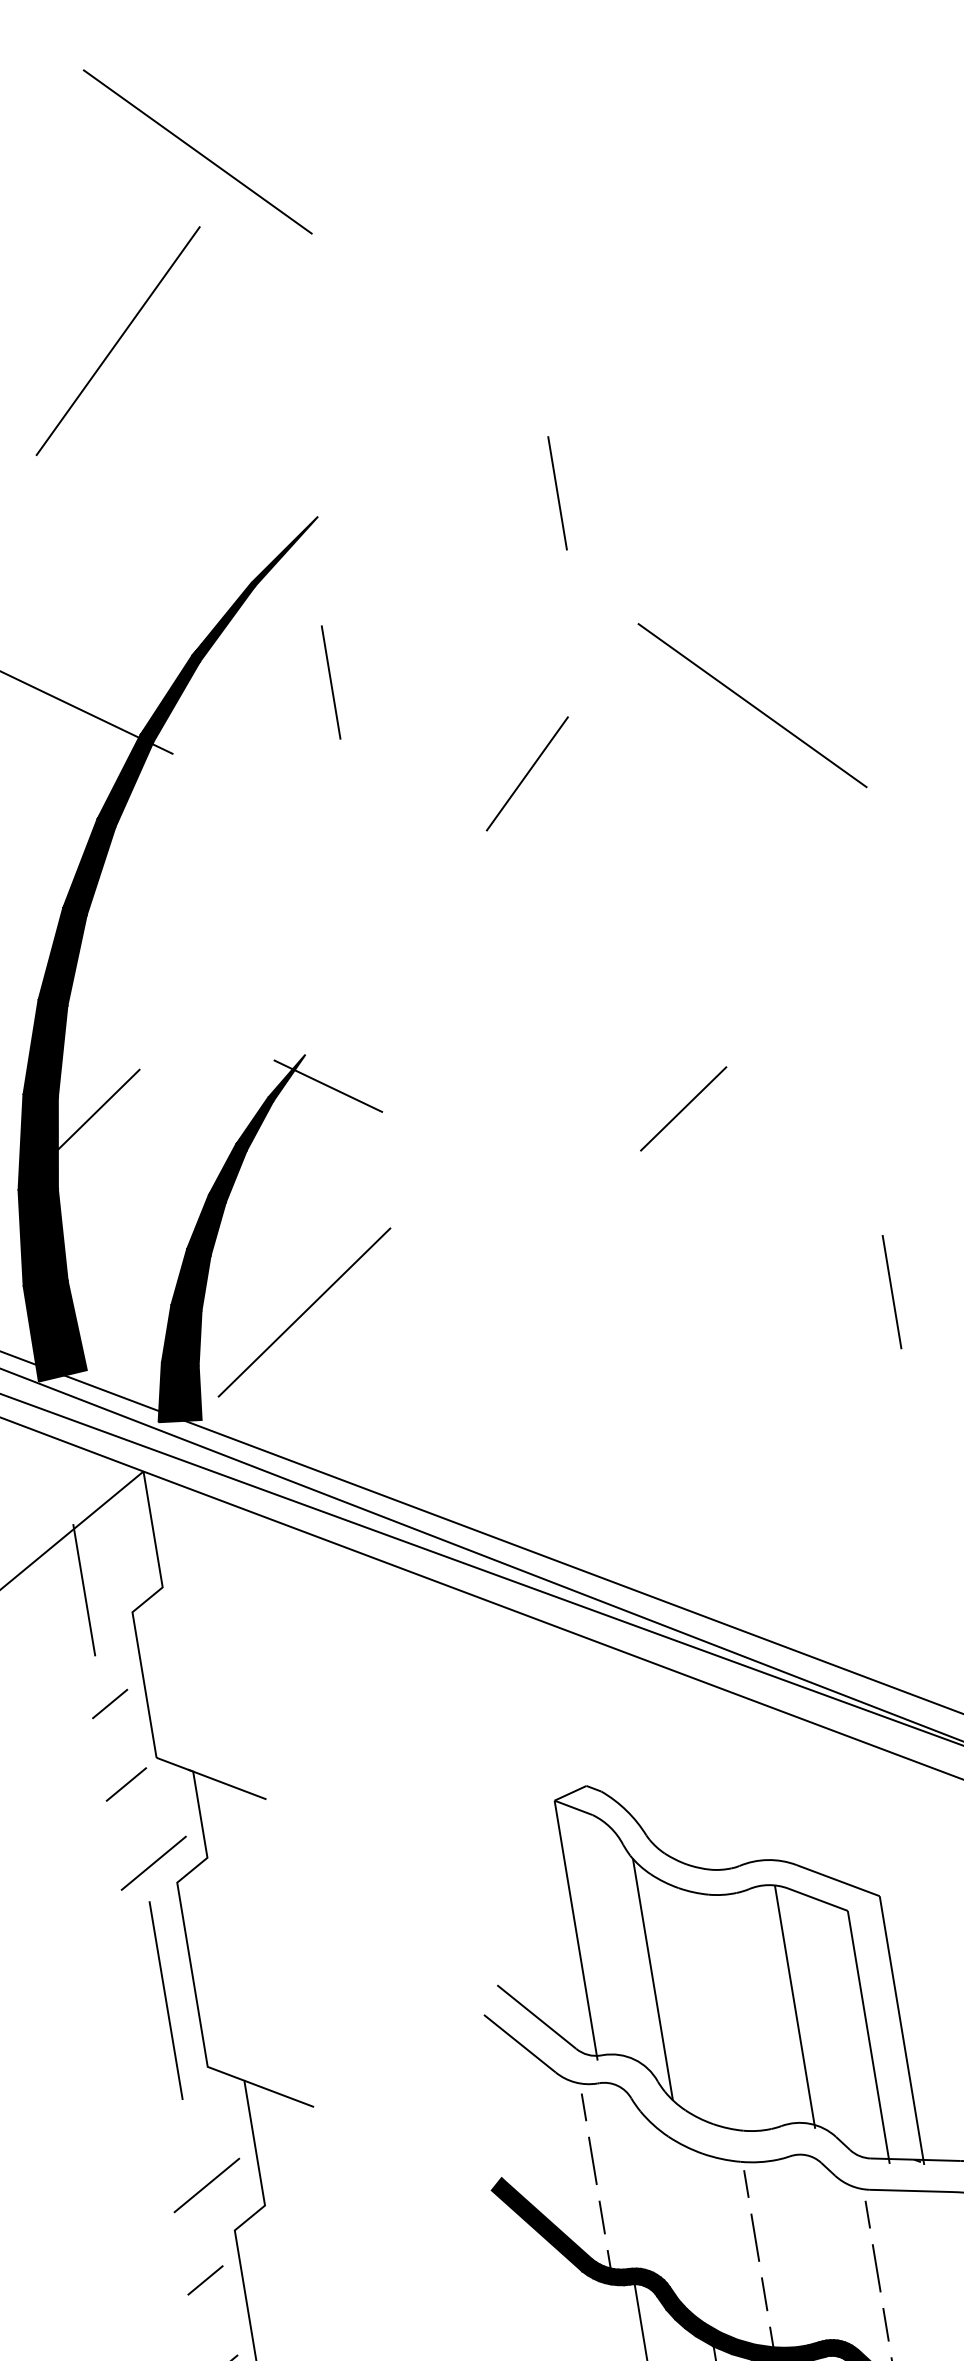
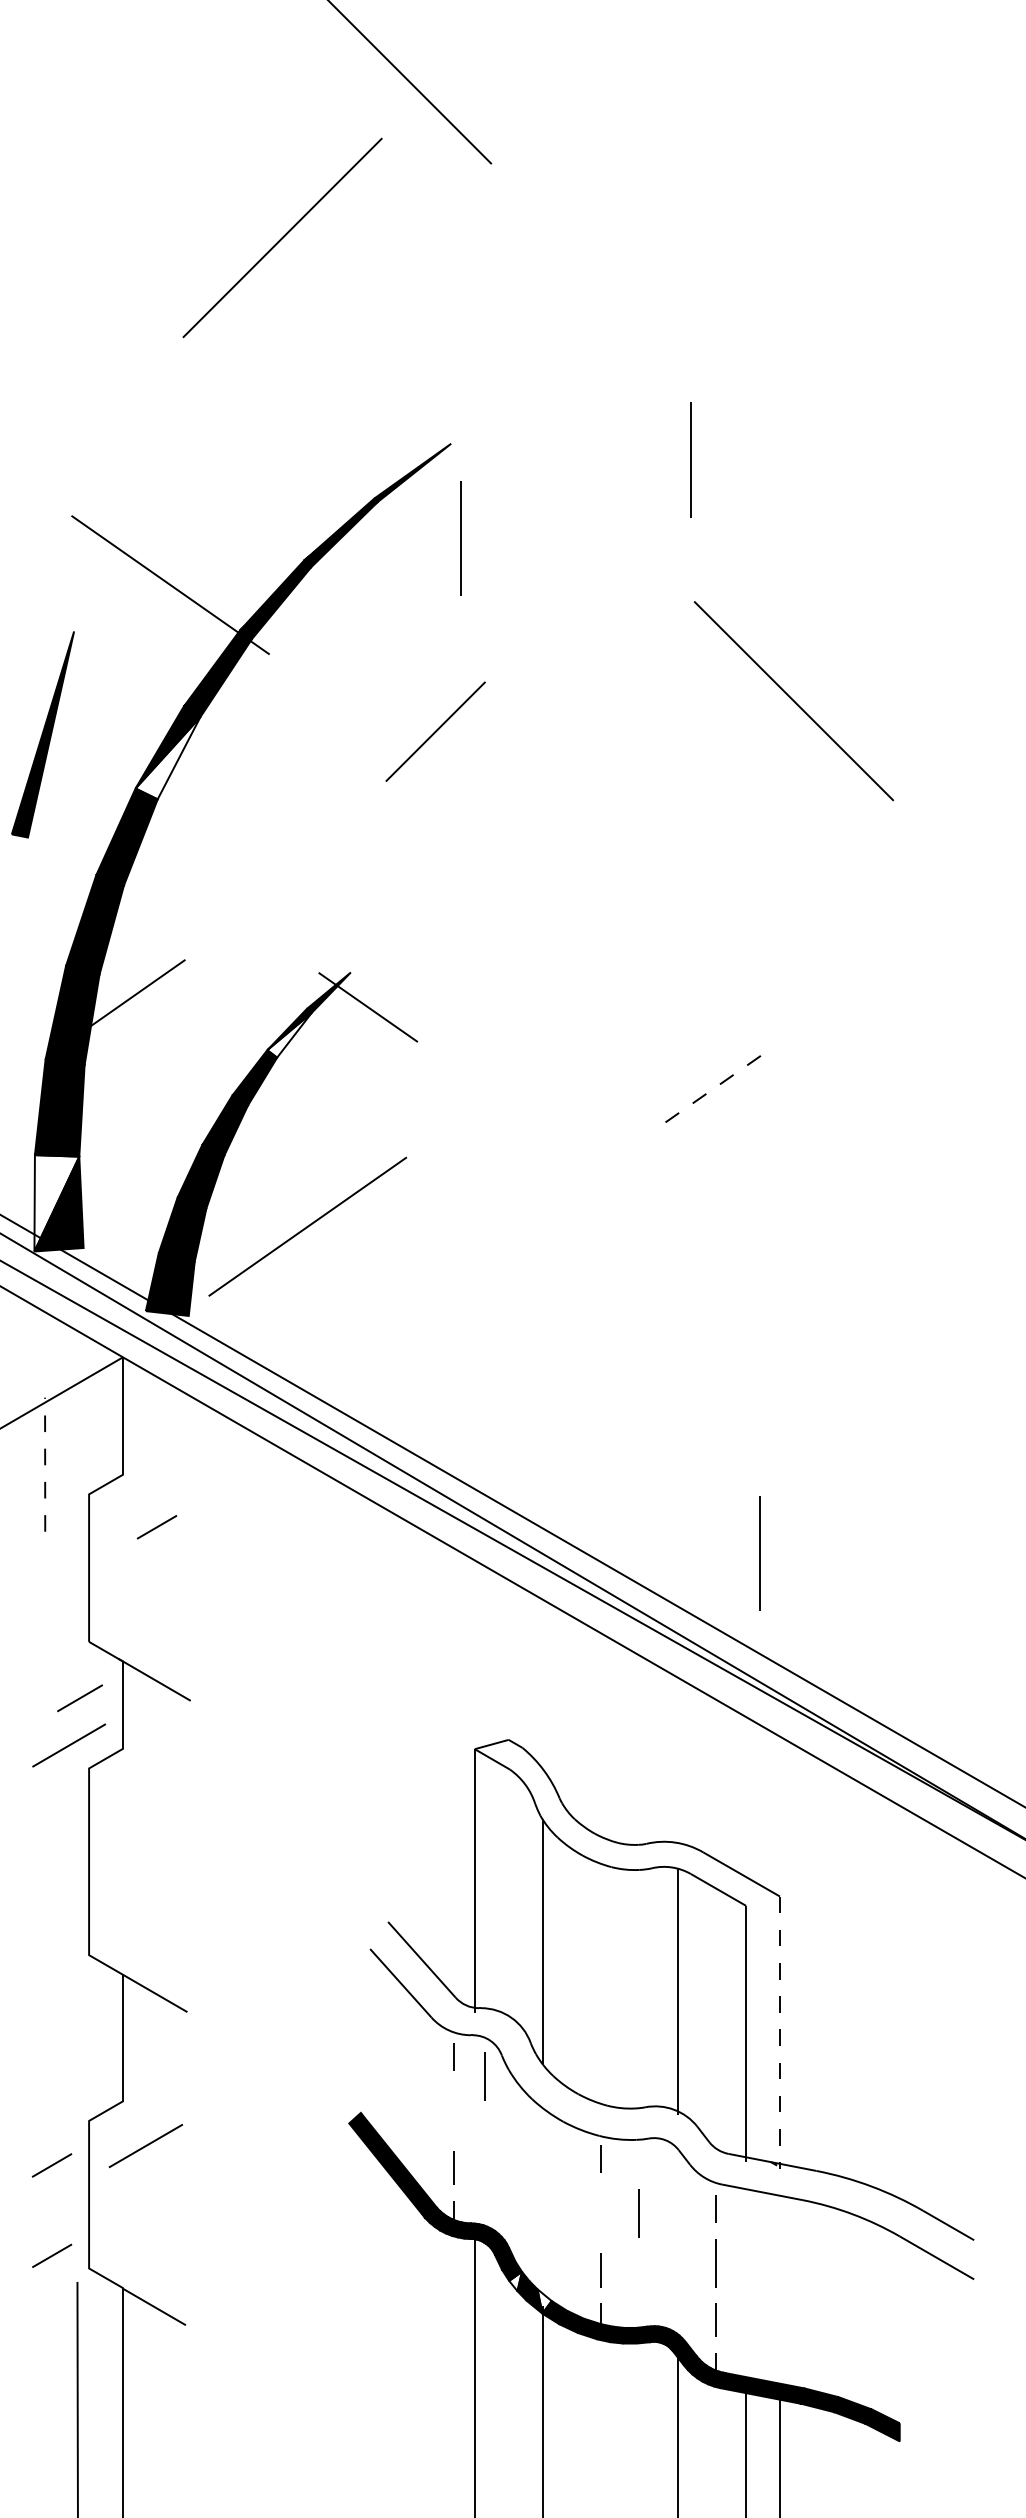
line: (330, 682) -> (460, 538), moved
line: (752, 706) -> (793, 701), moved
line: (527, 773) -> (435, 731), moved
fill: (89, 873) -> (167, 758), removed
line: (684, 1108) -> (715, 1087), solid -> dashed
fill: (255, 1126) -> (289, 1035), removed
line: (891, 1292) -> (759, 1553), moved
fill: (52, 1330) -> (56, 1203), removed
line: (84, 1589) -> (45, 1464), solid -> dashed
line: (109, 1704) -> (156, 1527), moved
line: (125, 1784) -> (79, 1698), moved
line: (165, 2000) -> (58, 1882), removed
line: (901, 2031) -> (779, 2033), solid -> dashed
line: (592, 2160) -> (484, 2076), moved
line: (206, 2186) -> (145, 2146), moved
line: (754, 2238) -> (638, 2213), moved
fill: (681, 2319) -> (515, 2281), removed
fill: (713, 2334) -> (544, 2301), removed

